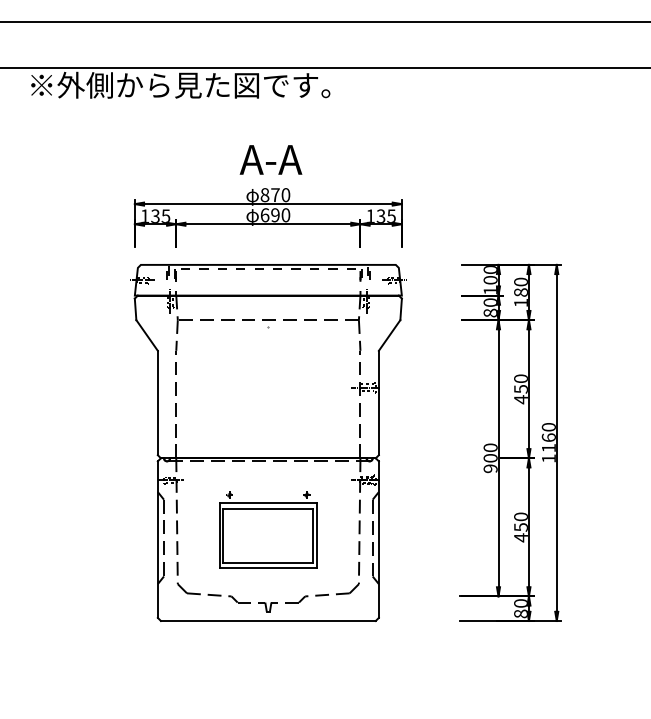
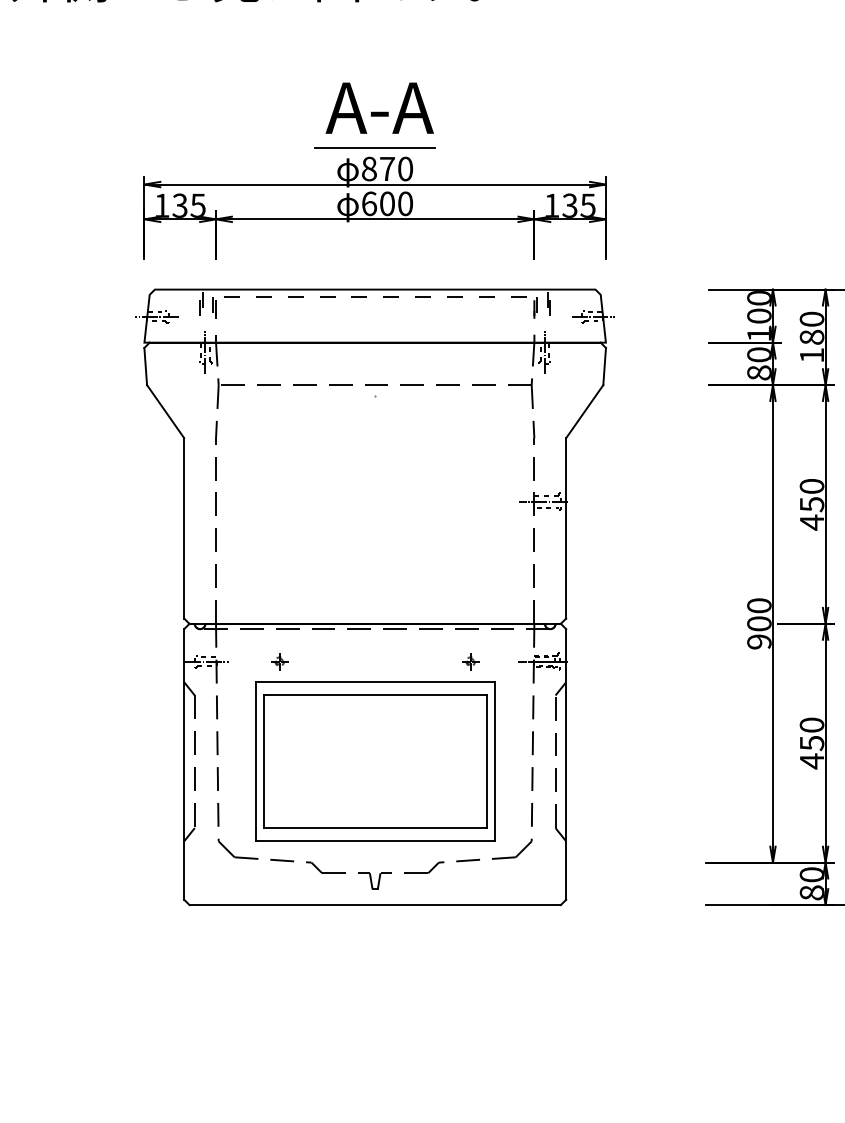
line: (268, 182) -> (375, 147), added
text: (275, 215) -> (387, 204), 690 -> 600
part: (267, 529) -> (373, 746), size x1.43

